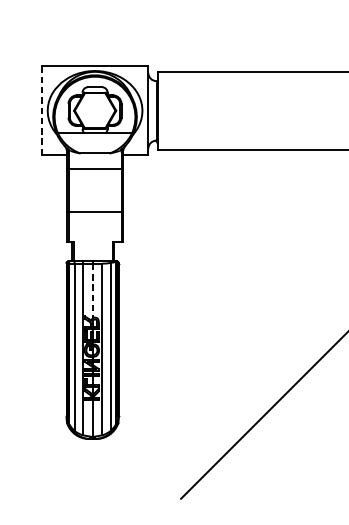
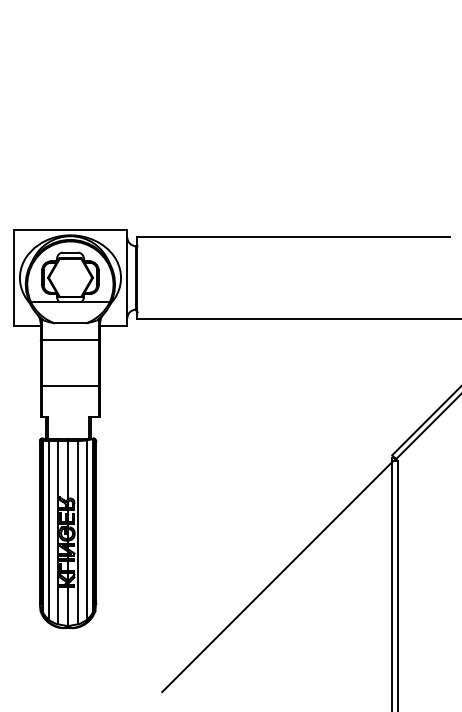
line: (41, 110) -> (13, 277), dashed -> solid
line: (92, 291) -> (67, 470), dashed -> solid

